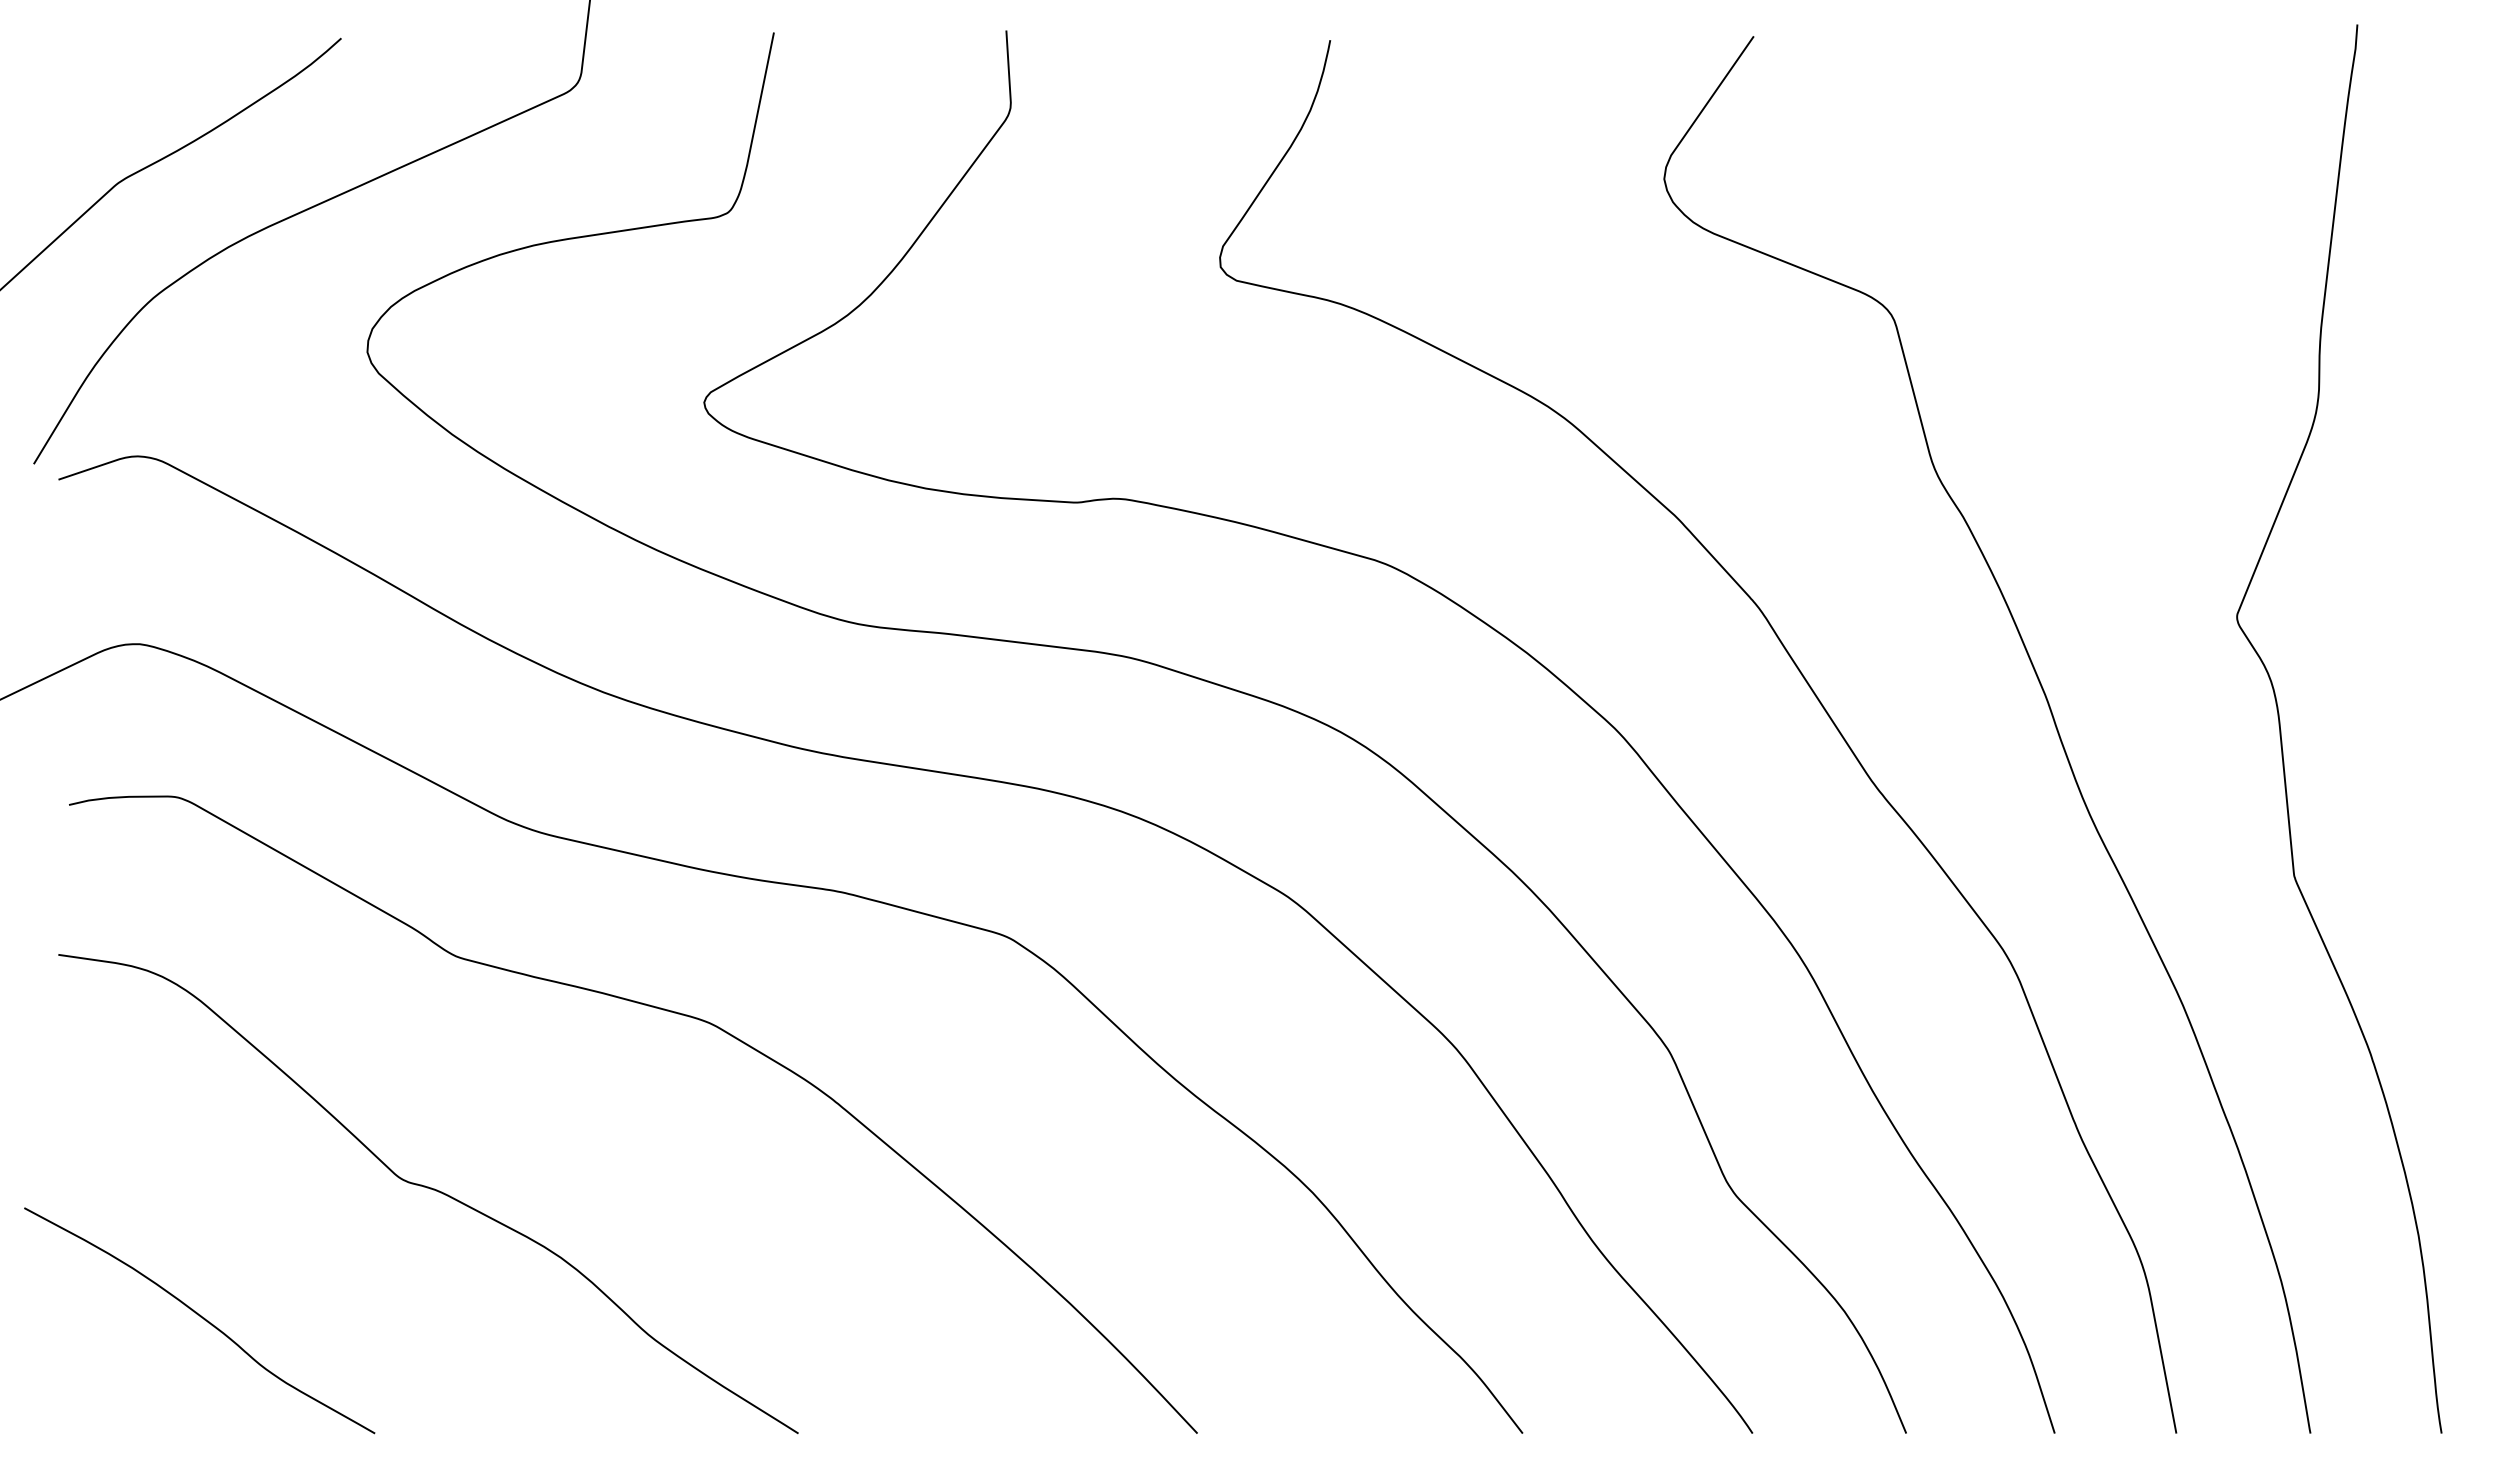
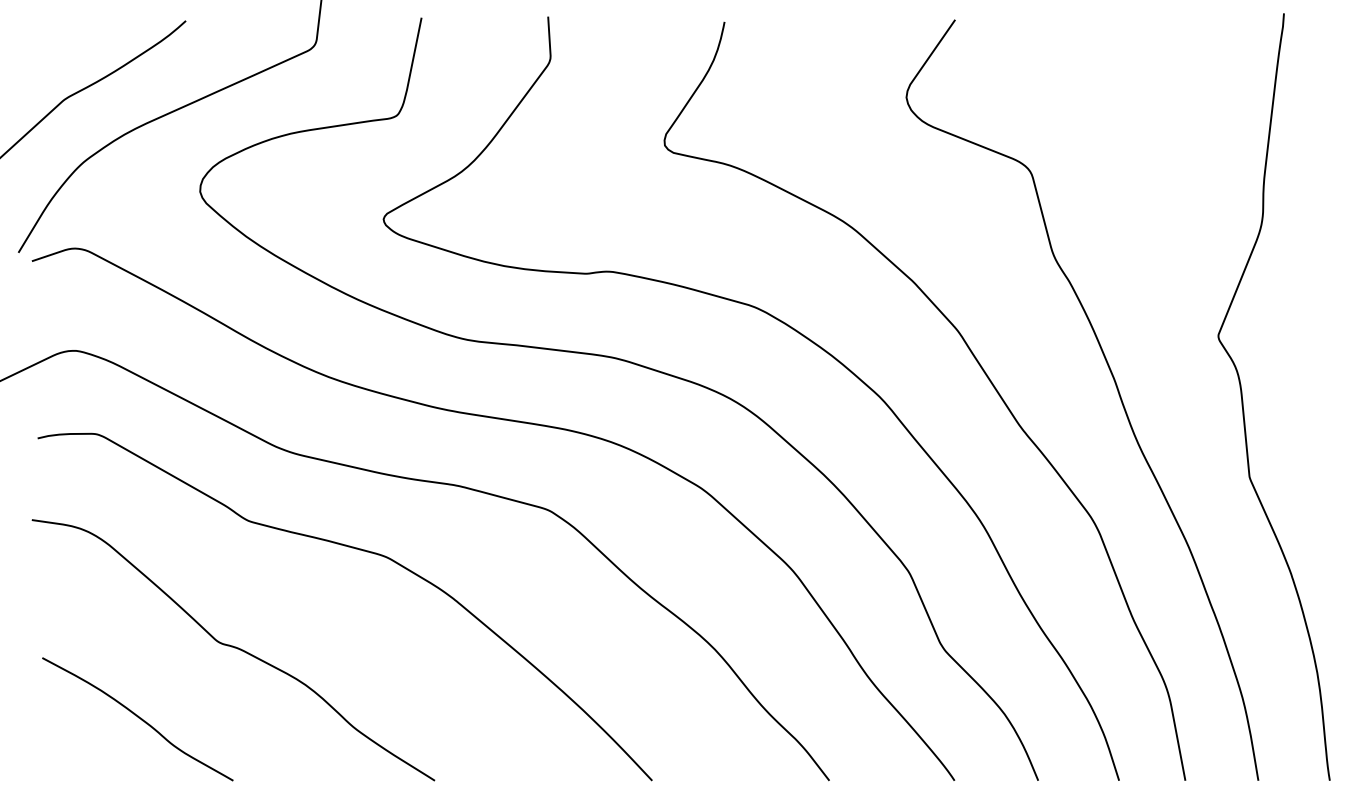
curve: (200, 1319) -> (138, 718), moved

